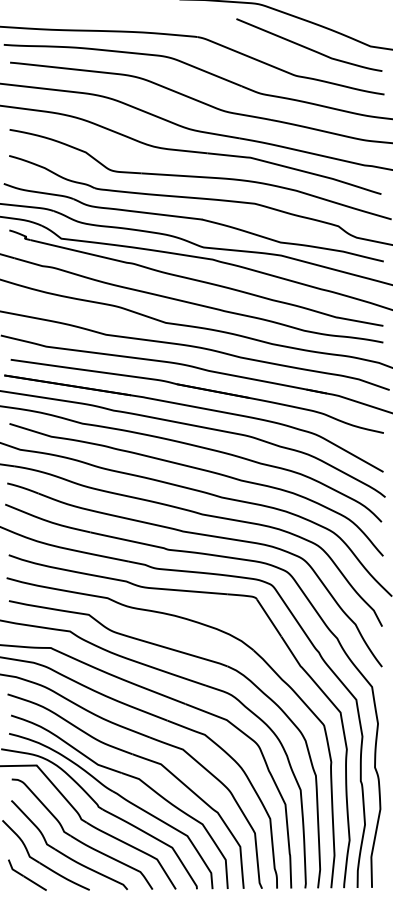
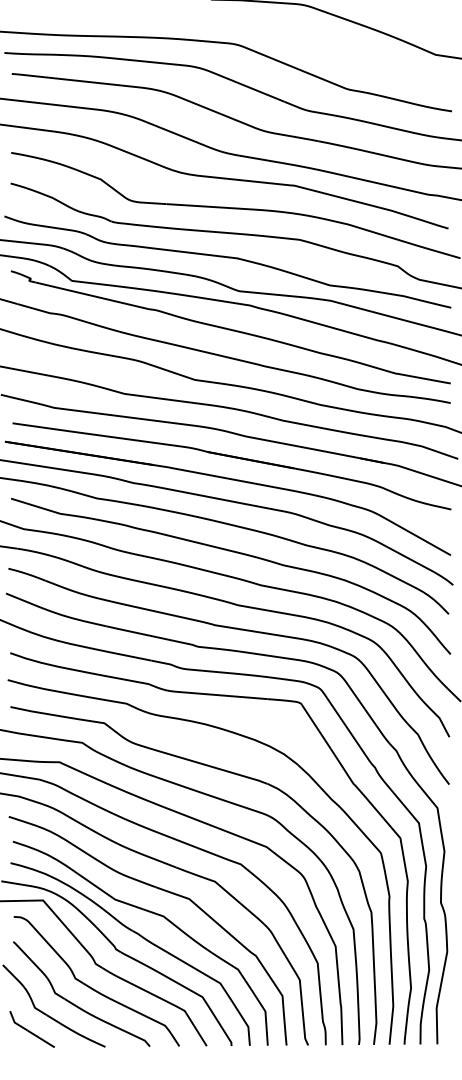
curve: (308, 47) -> (362, 56), removed

